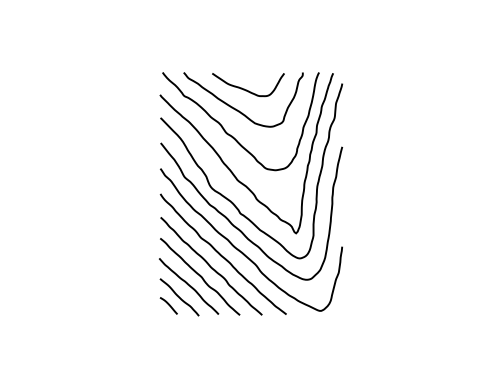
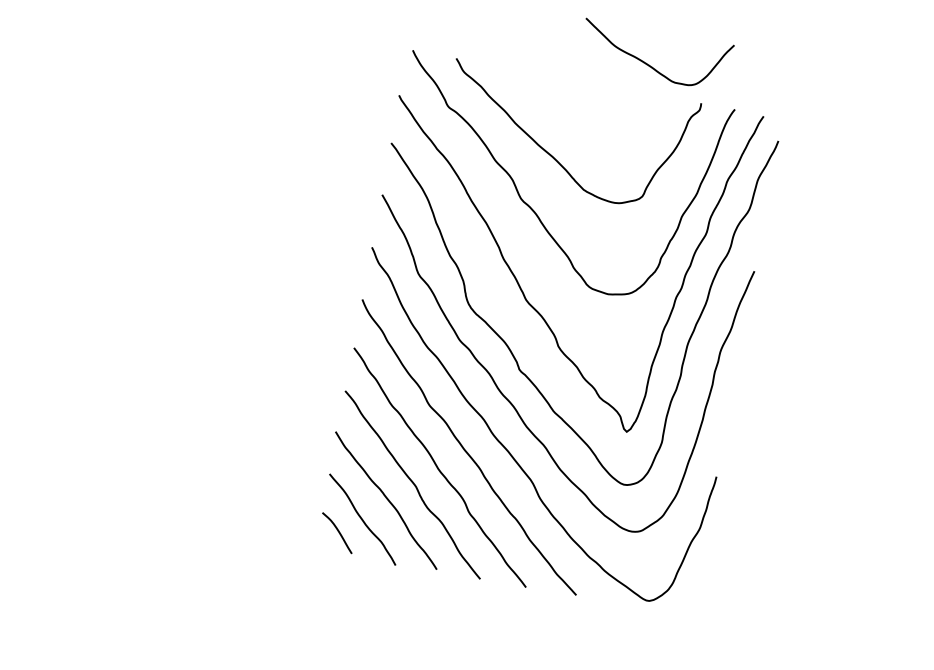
curve: (246, 89) -> (650, 64), moved

